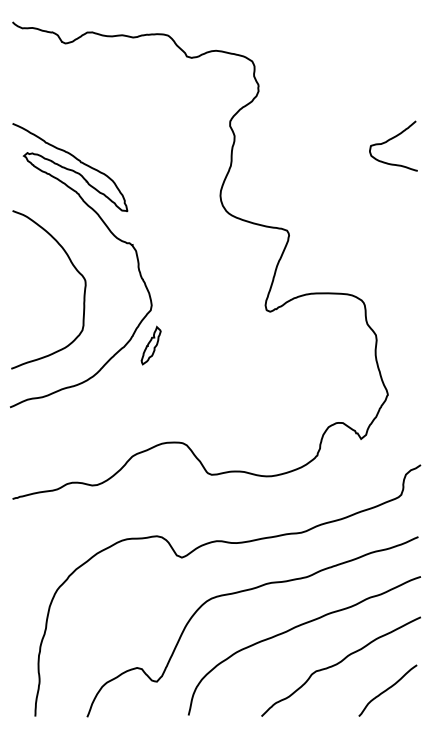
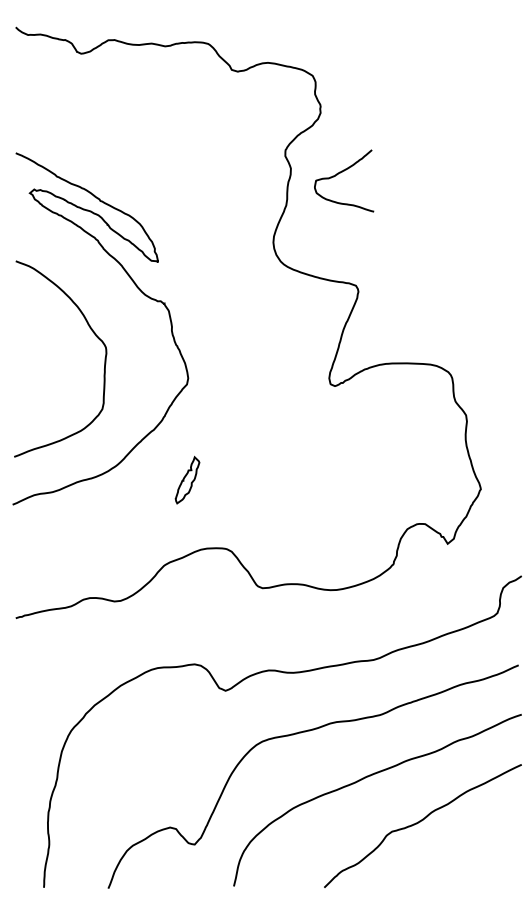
curve: (390, 140) -> (340, 173), moved
part: (150, 345) -> (186, 480), moved
curve: (387, 690) -> (480, 855), removed

